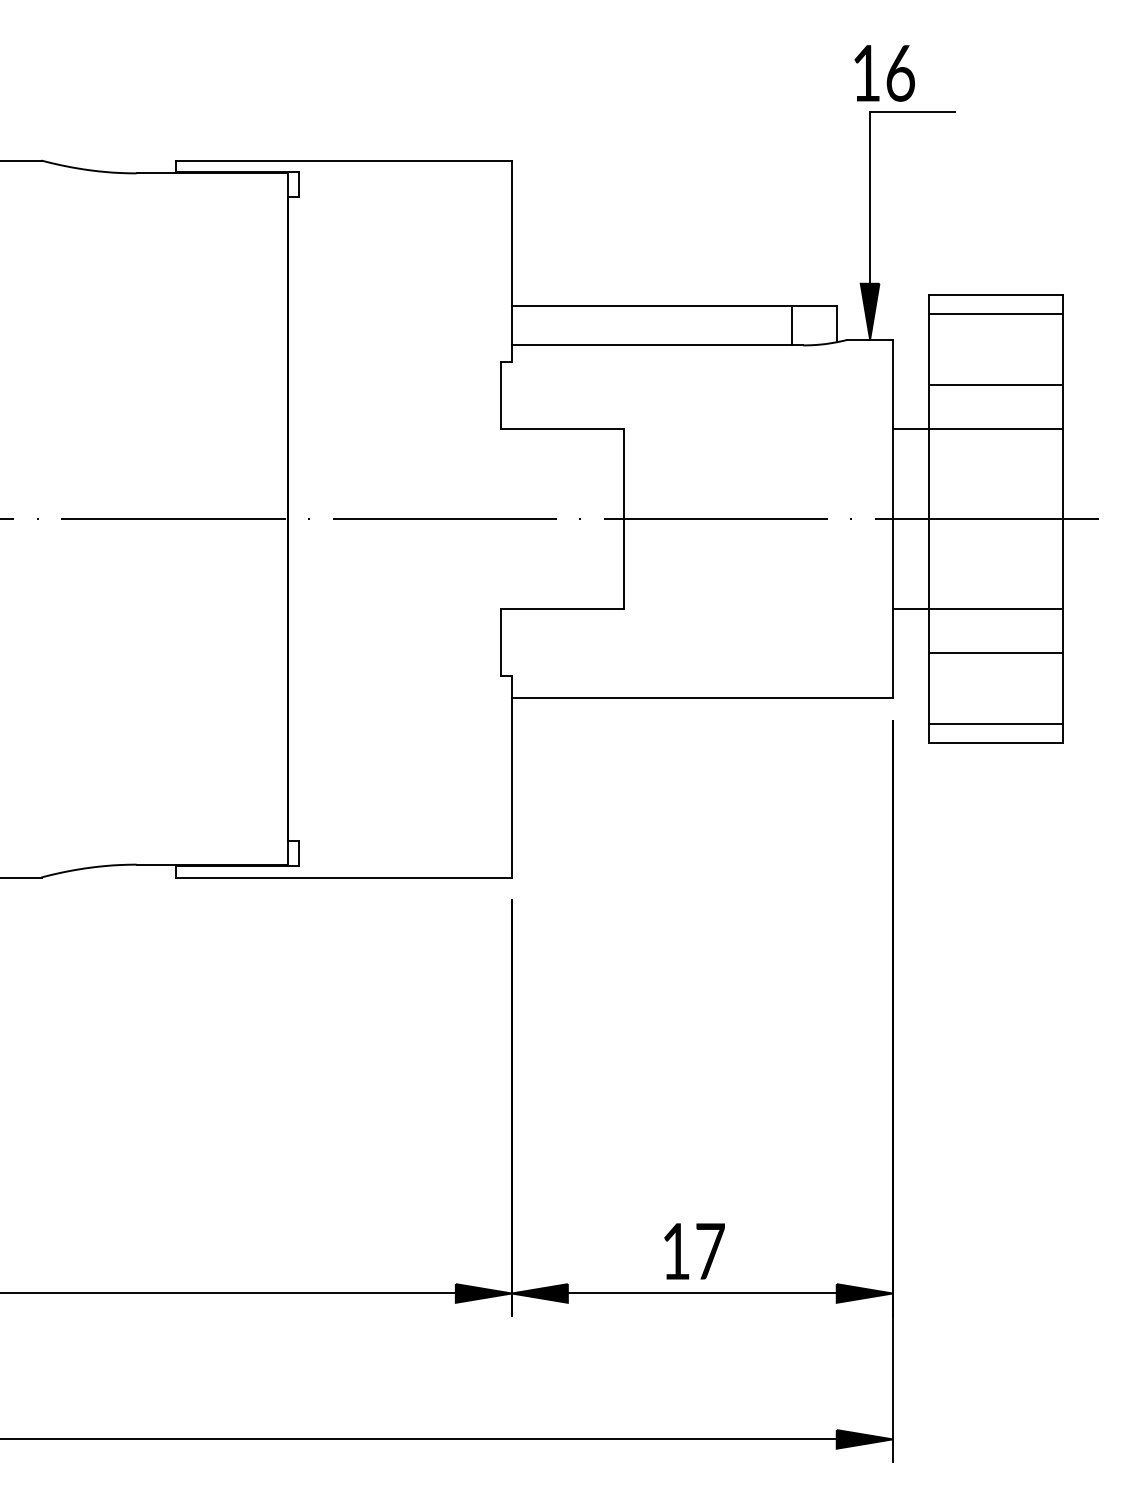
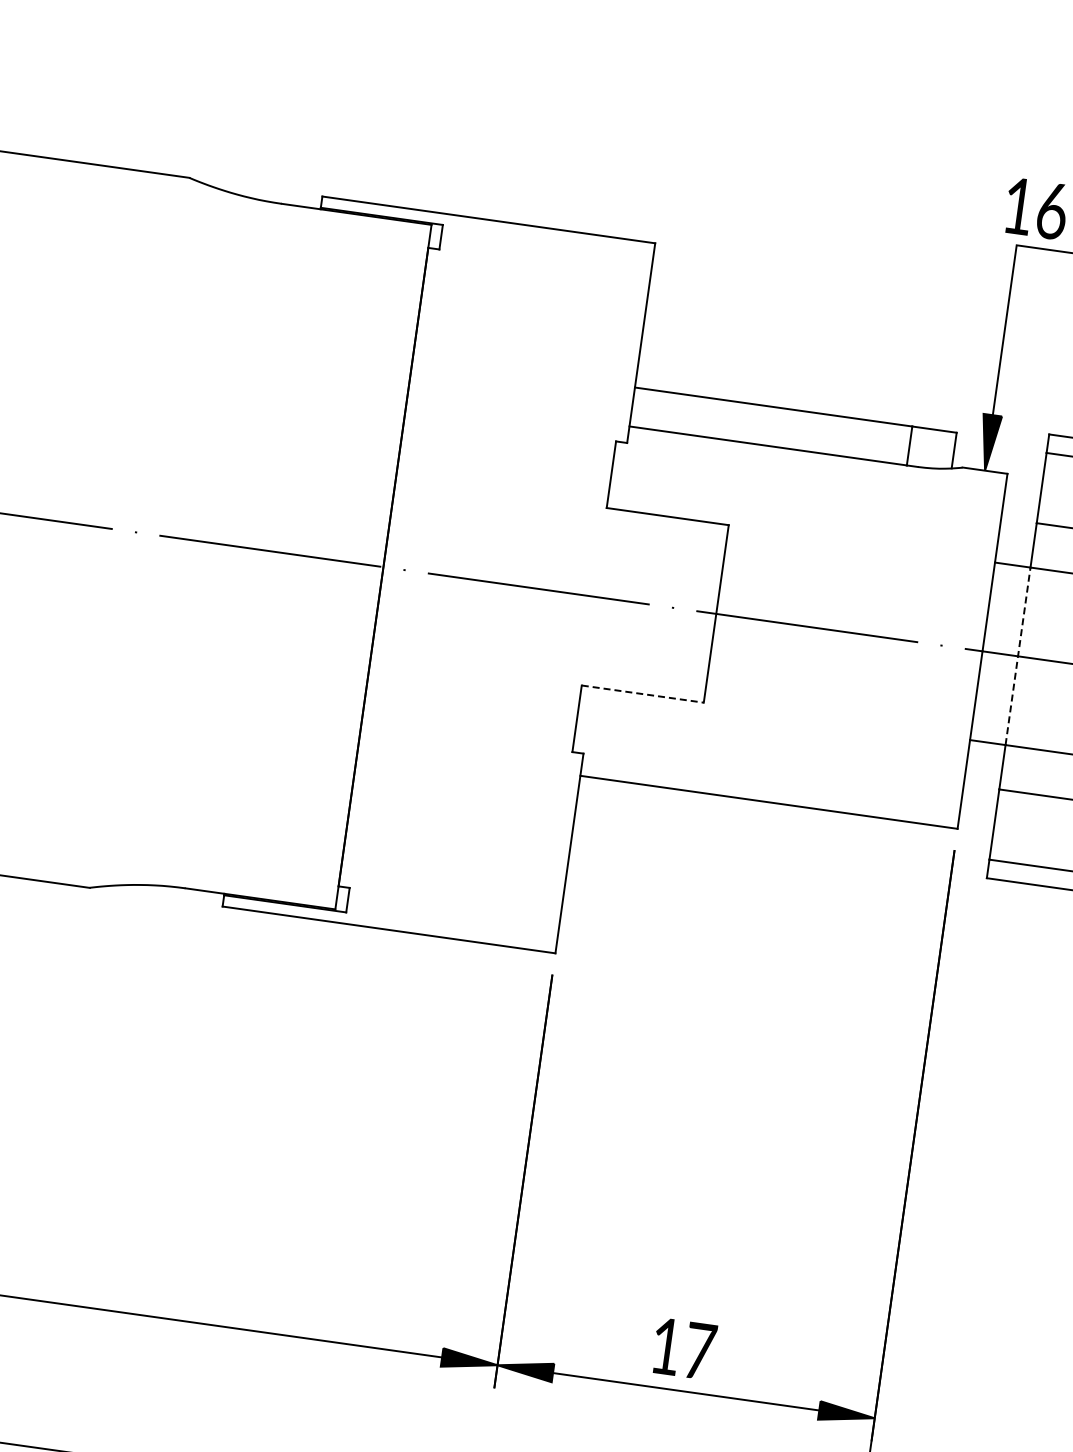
line: (928, 519) -> (1017, 656), solid -> dashed
line: (562, 608) -> (643, 693), solid -> dashed

